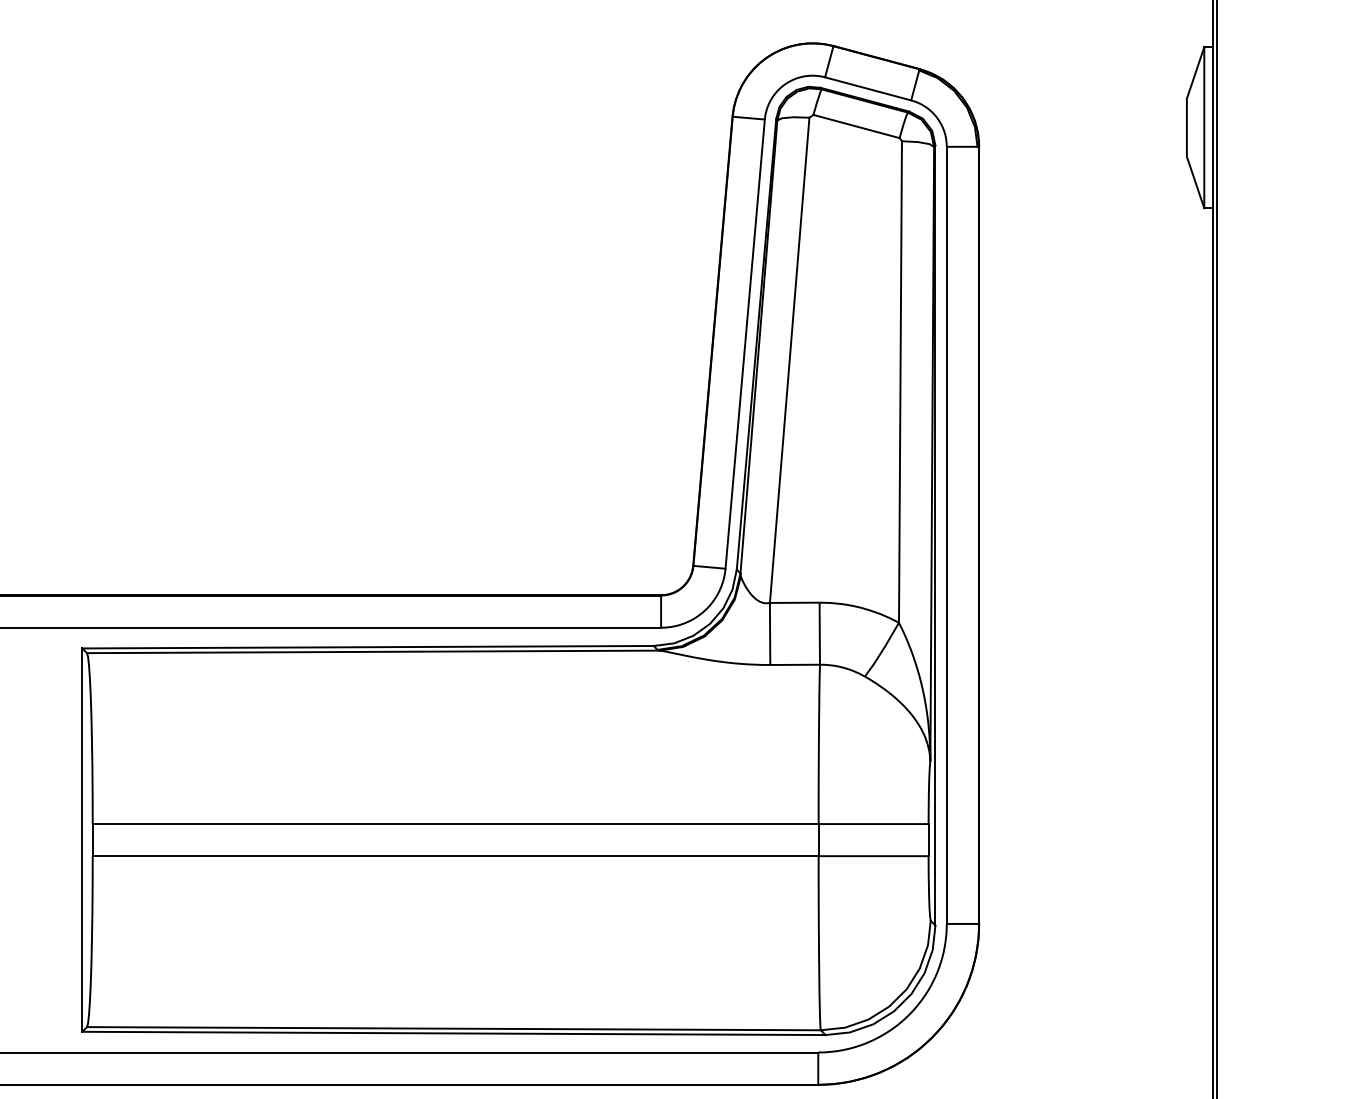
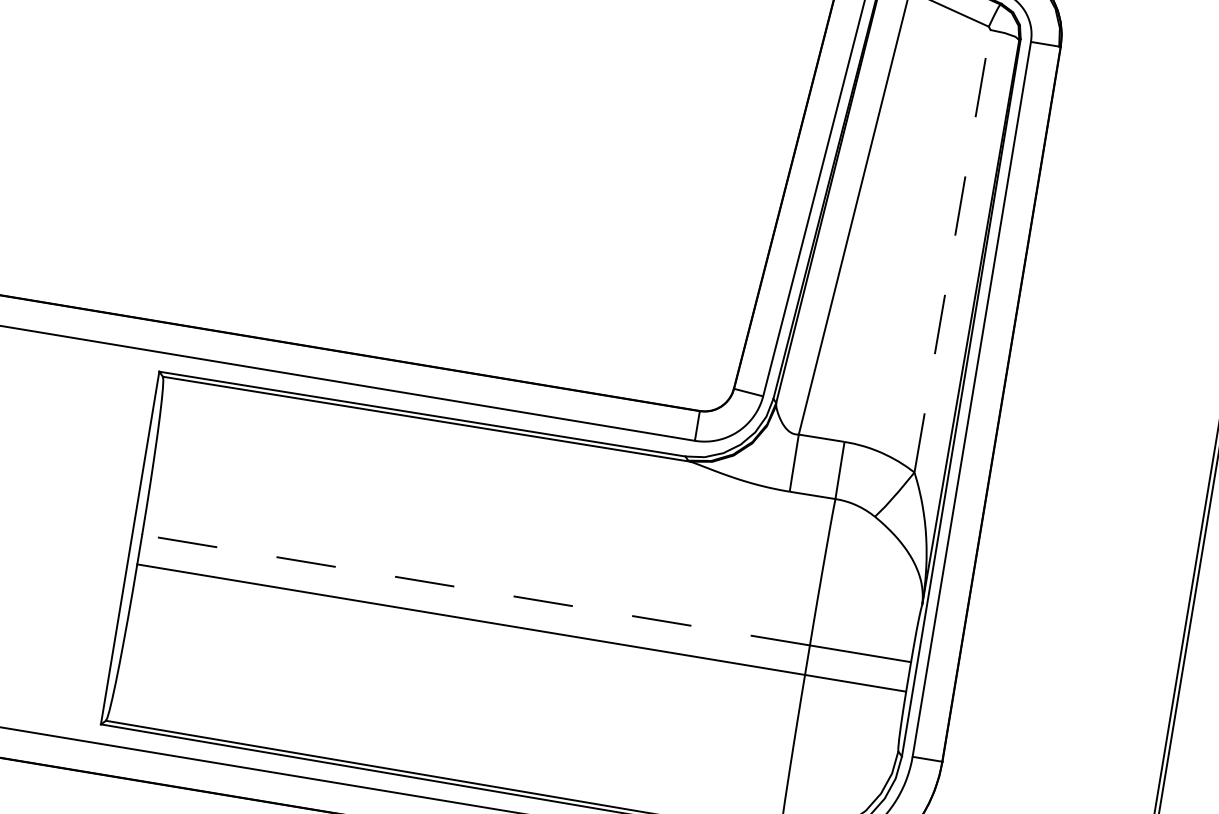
line: (900, 382) -> (952, 251), solid -> dashed
line: (455, 824) -> (475, 590), solid -> dashed

